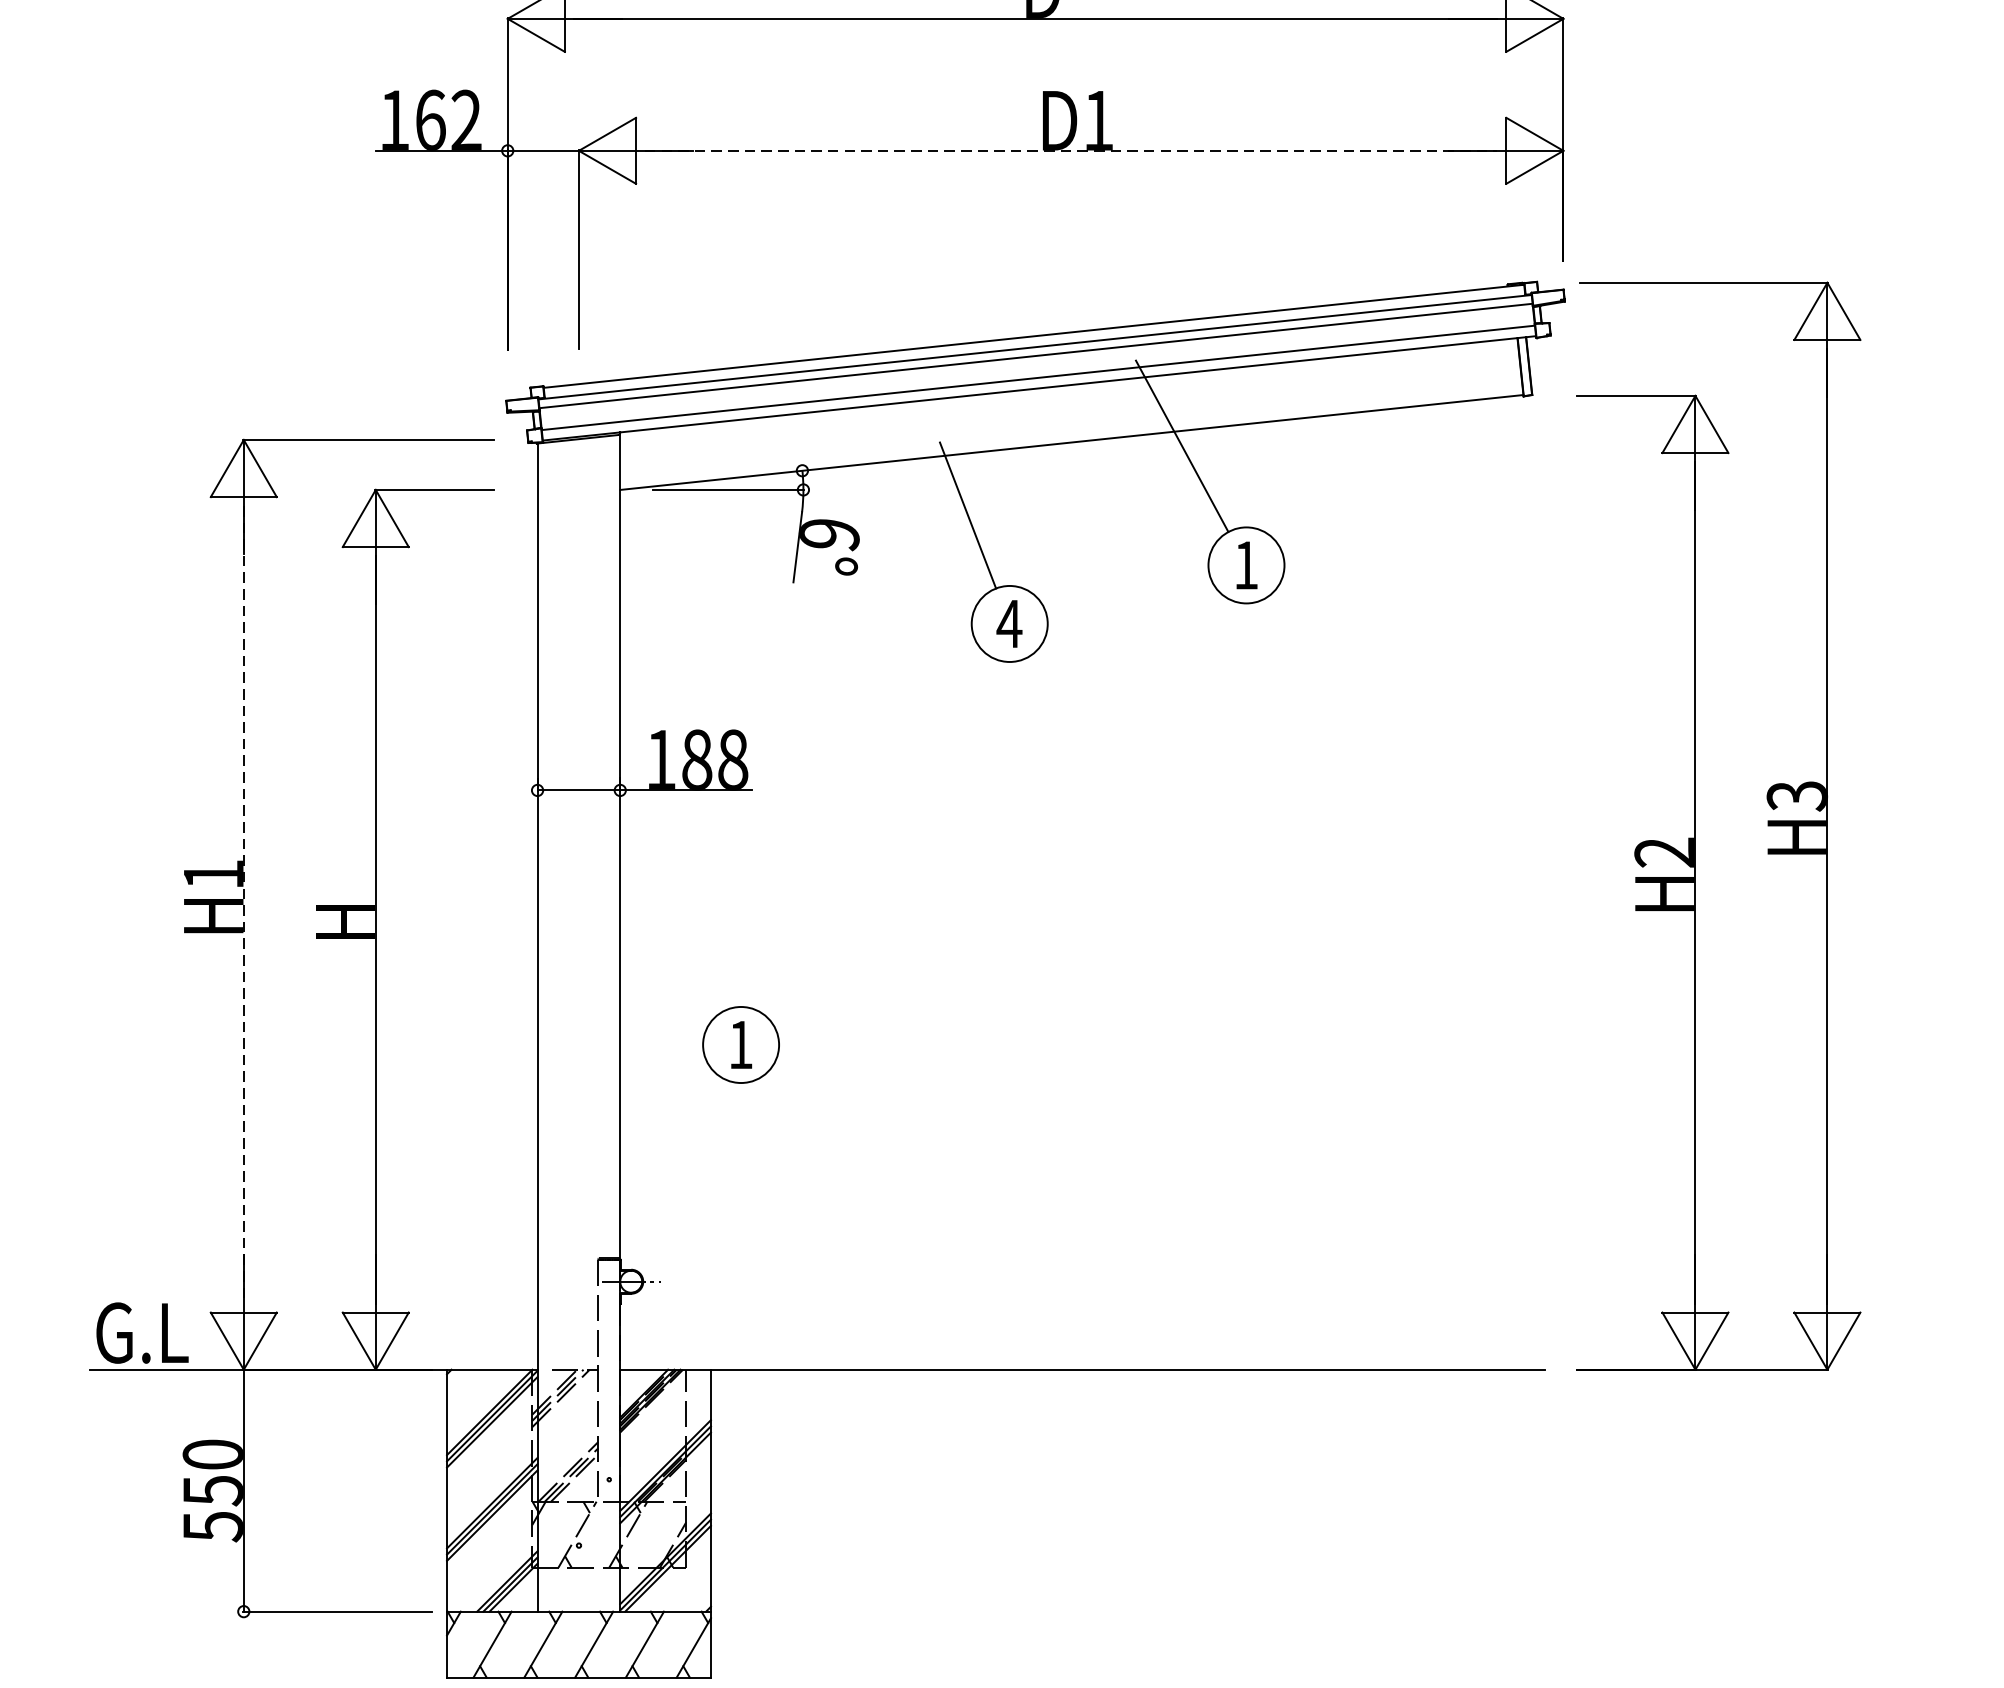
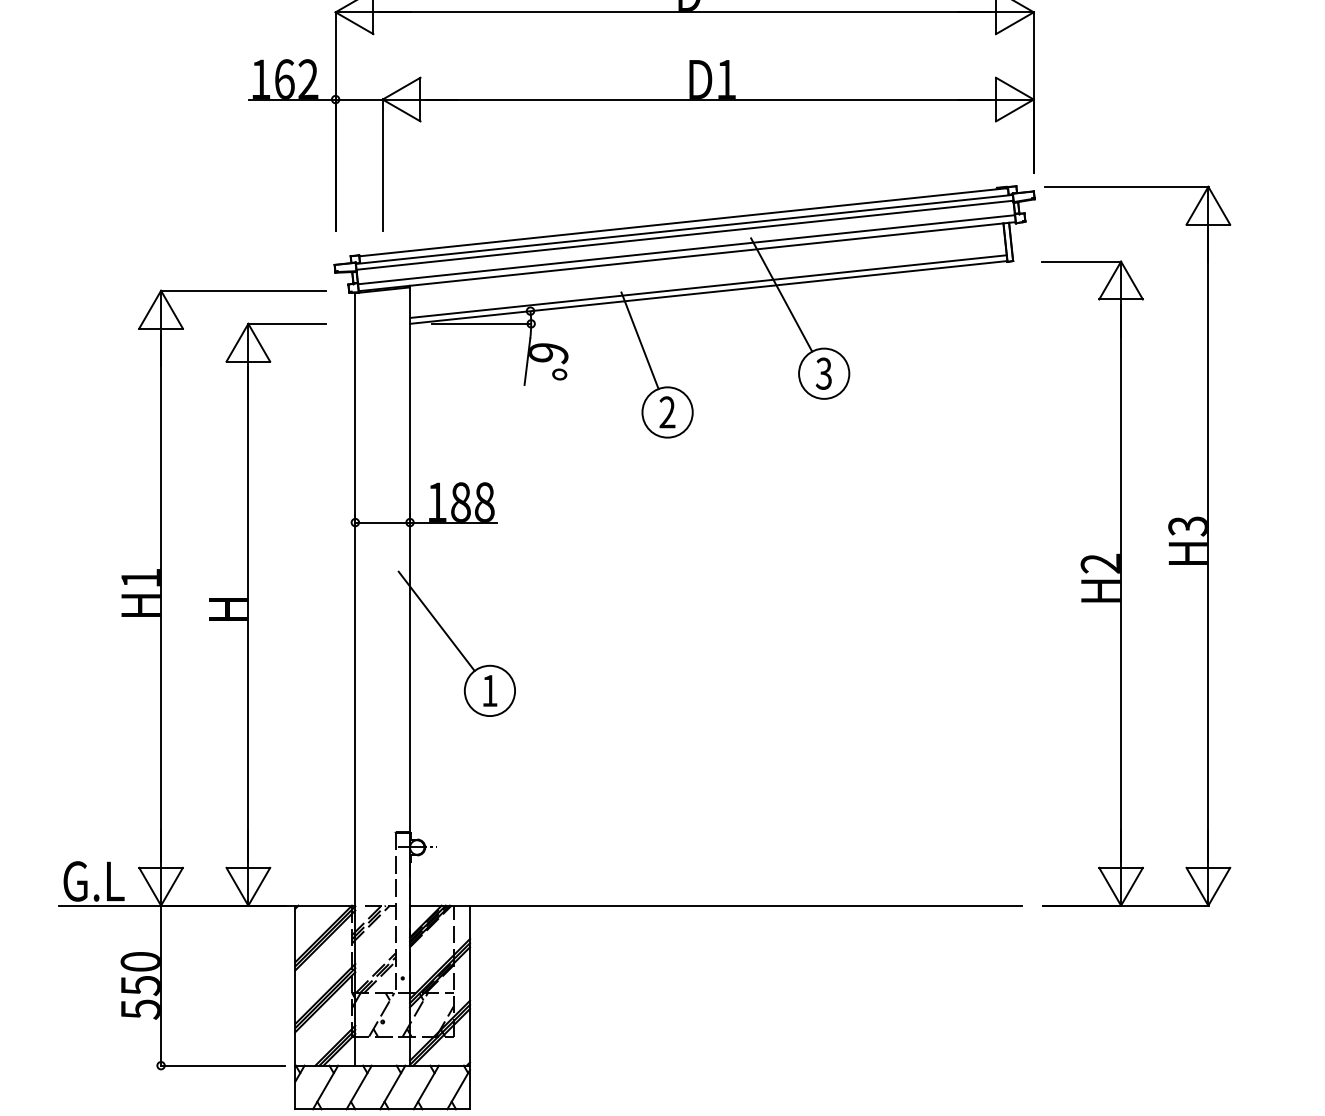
line: (1071, 150) -> (708, 99), dashed -> solid
line: (1071, 433) -> (708, 286), added
text: (1245, 565) -> (823, 373), 1 -> 3
text: (1008, 623) -> (666, 412), 4 -> 2
line: (244, 905) -> (161, 598), dashed -> solid
line: (660, 938) -> (436, 620), added

